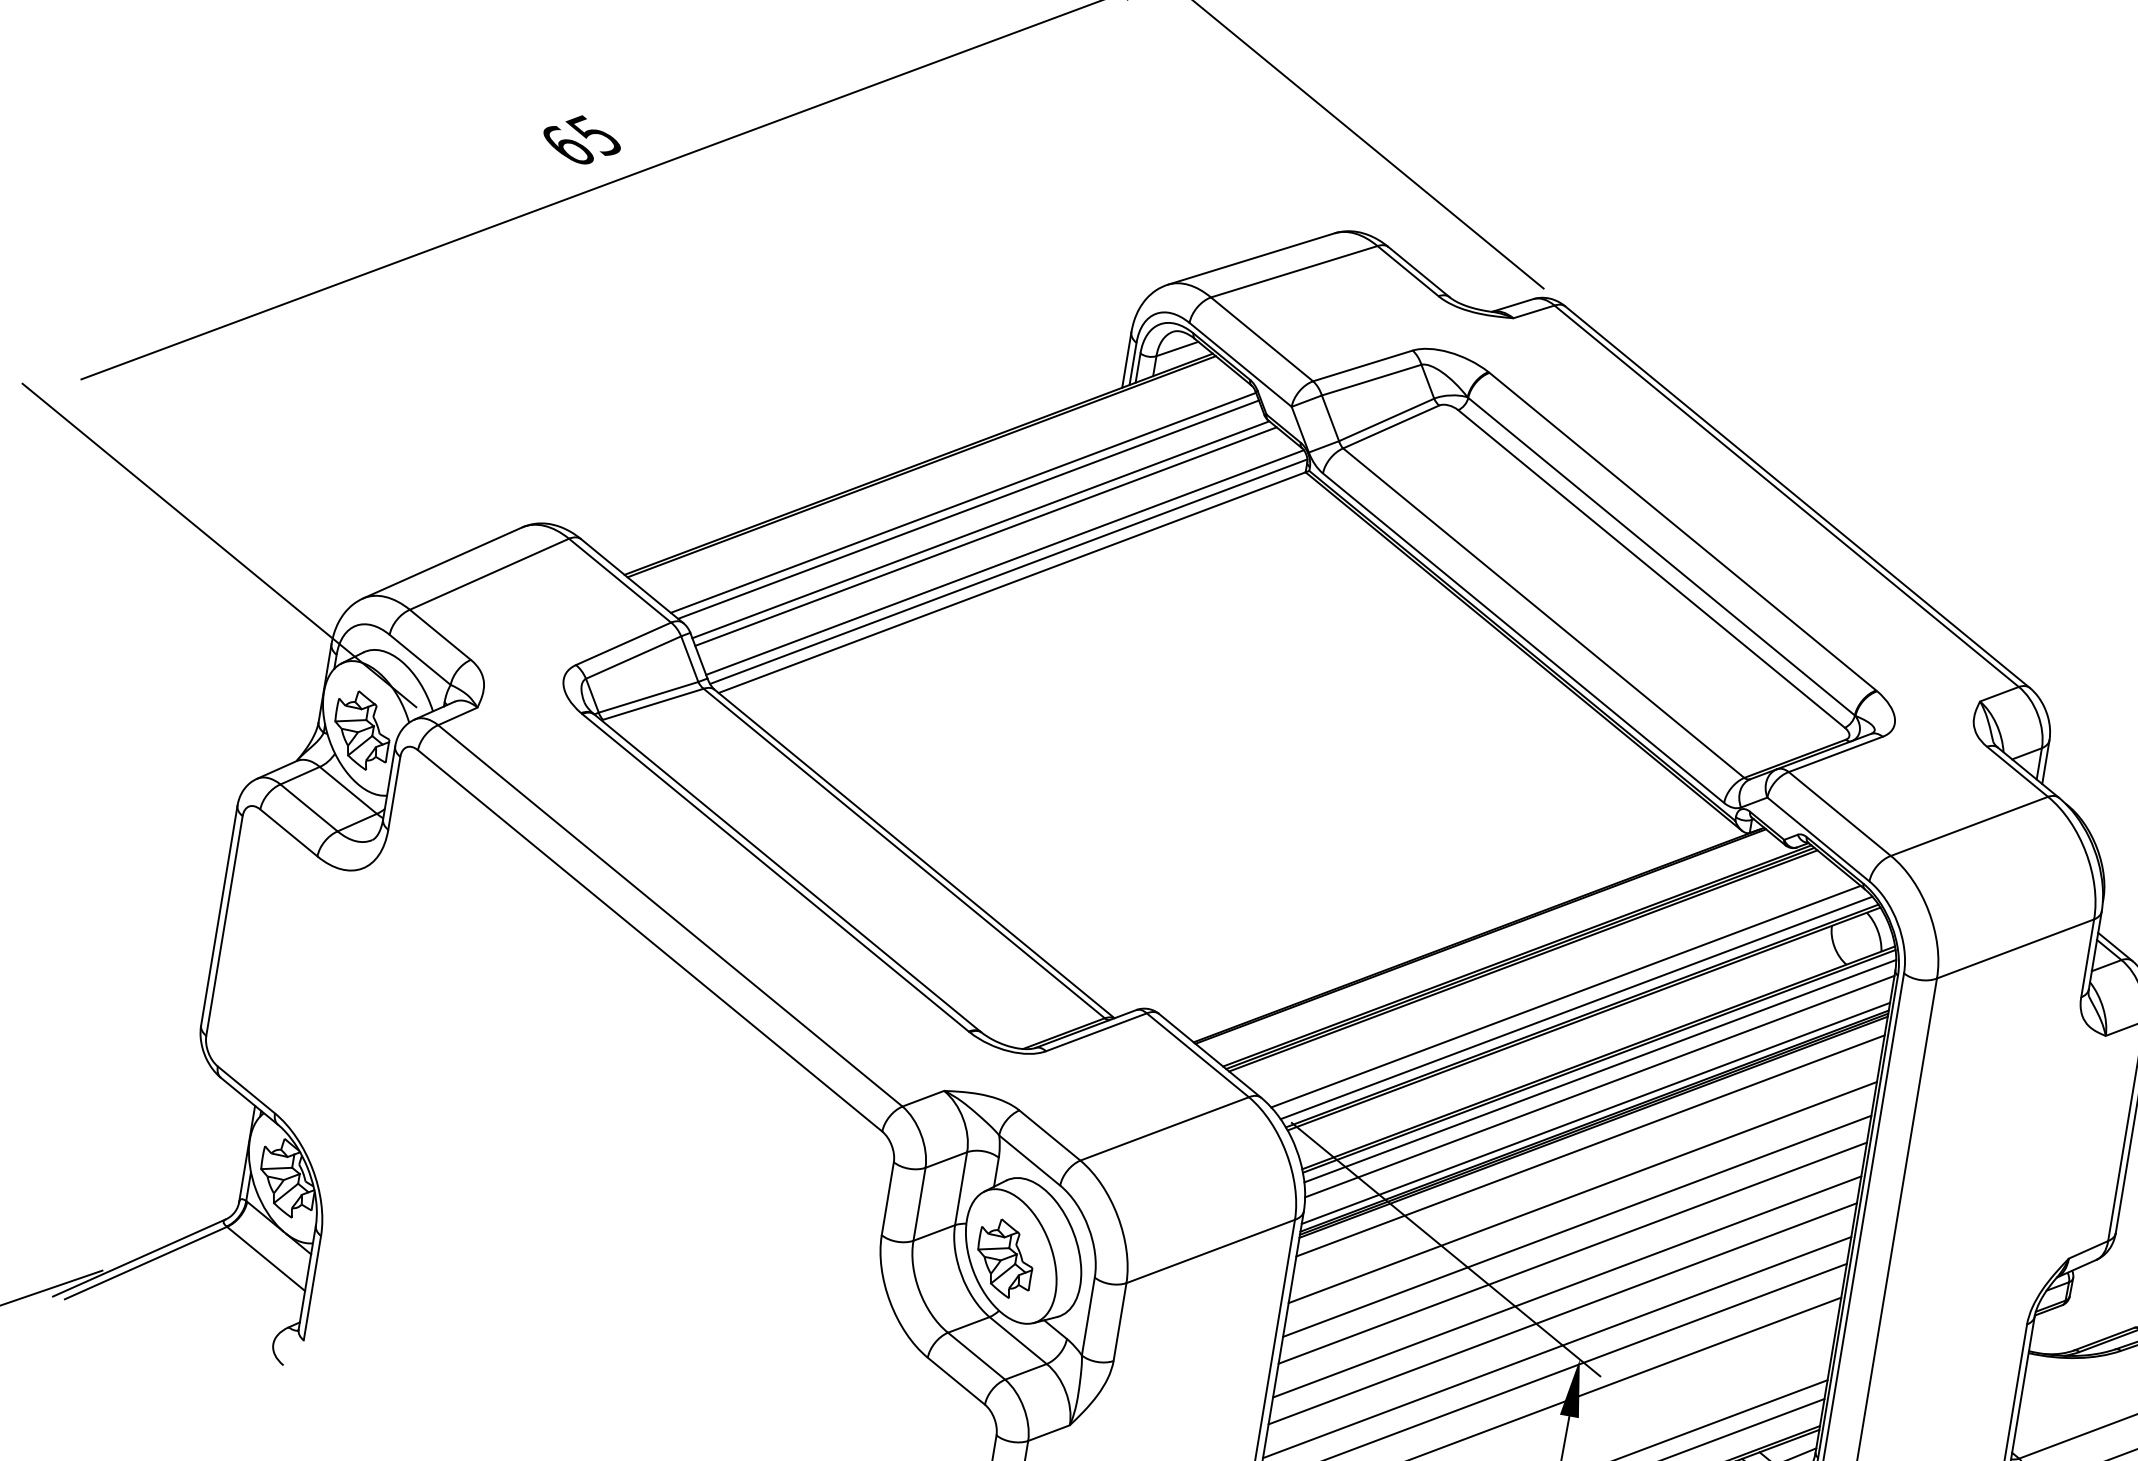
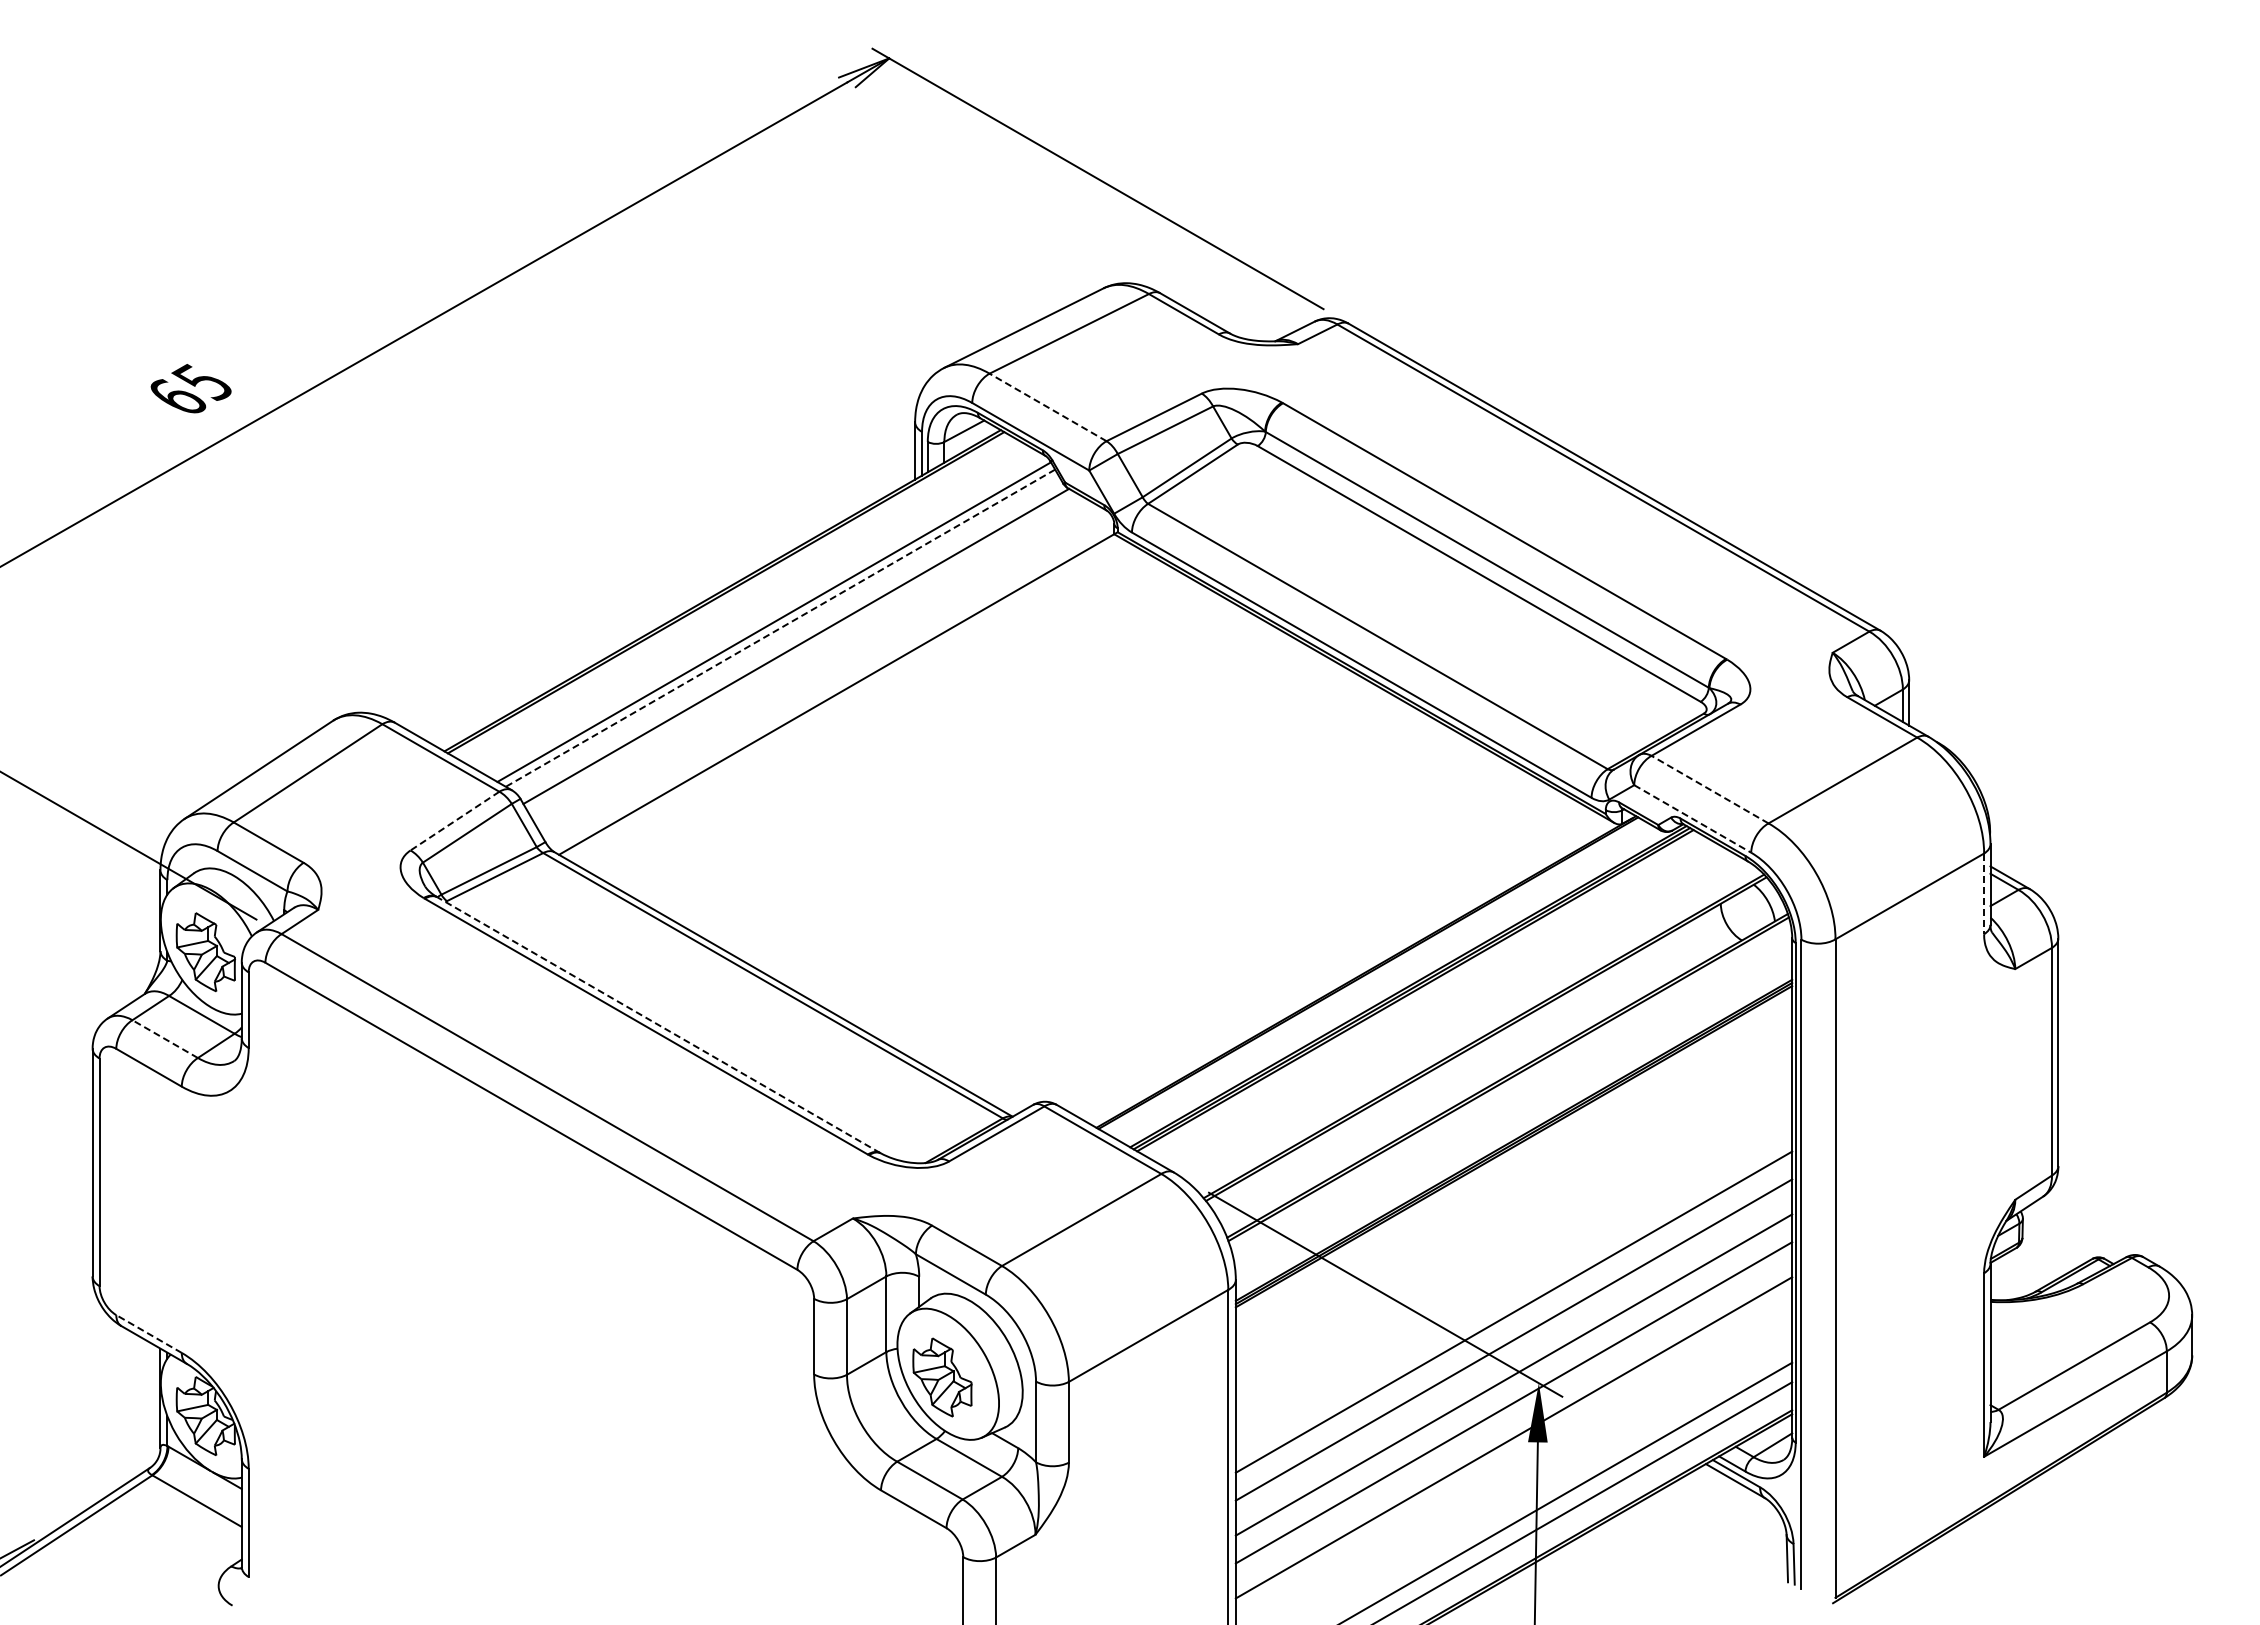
text: (581, 139) -> (190, 388), moved
line: (1262, 339) -> (1048, 407), solid -> dashed
line: (968, 509) -> (780, 628), solid -> dashed
line: (985, 536) -> (802, 652), removed
line: (1004, 562) -> (825, 675), removed
line: (1007, 571) -> (830, 683), removed
line: (623, 644) -> (454, 821), solid -> dashed
line: (309, 808) -> (165, 1039), solid -> dashed
line: (1840, 813) -> (1710, 789), solid -> dashed
line: (1818, 839) -> (1692, 818), solid -> dashed
line: (787, 873) -> (658, 1025), solid -> dashed
line: (2087, 959) -> (1984, 894), solid -> dashed
line: (1566, 996) -> (1464, 1019), removed
line: (1576, 1007) -> (1476, 1028), removed
line: (1600, 1070) -> (1511, 1088), removed
line: (1599, 1086) -> (1513, 1104), removed
line: (246, 1090) -> (149, 1334), solid -> dashed
line: (1595, 1112) -> (1513, 1131), removed
line: (1590, 1145) -> (1513, 1165), removed
line: (1582, 1191) -> (1513, 1213), removed
line: (1576, 1225) -> (1513, 1248), removed
line: (1572, 1252) -> (1513, 1276), removed

